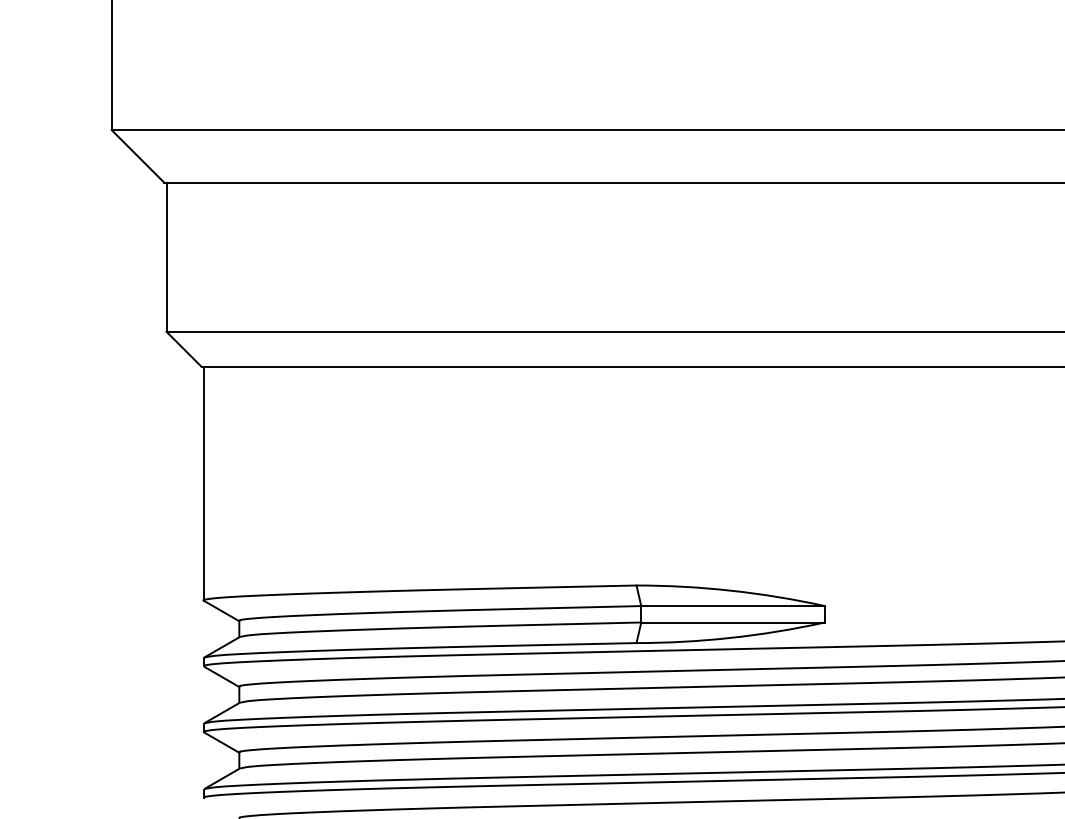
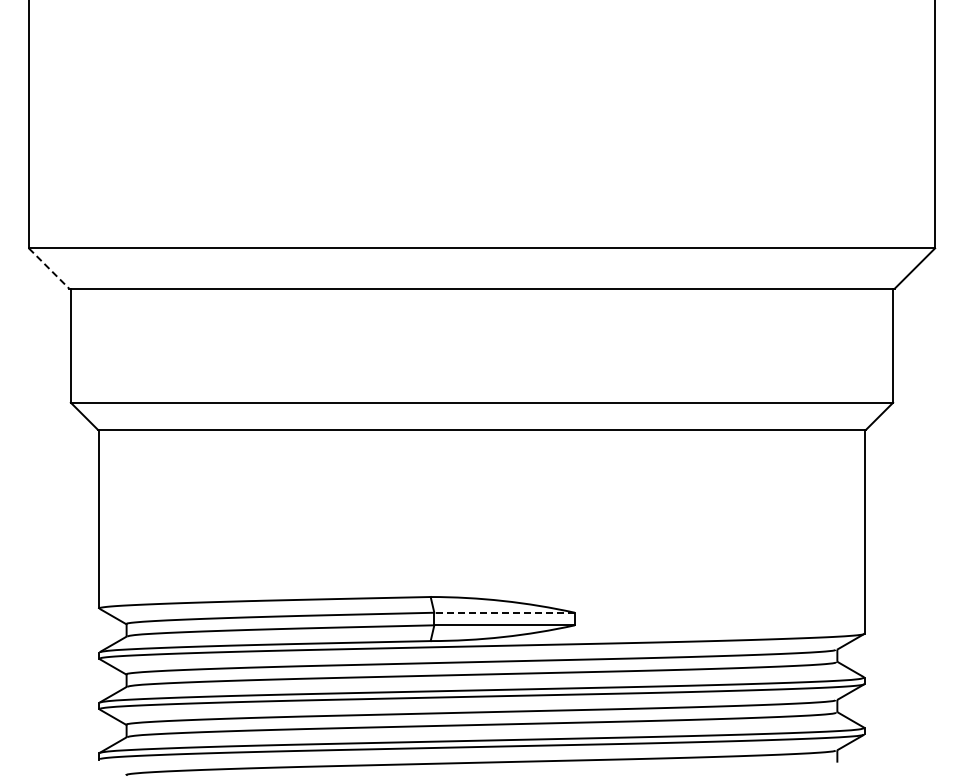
line: (138, 156) -> (49, 268), solid -> dashed
line: (732, 605) -> (504, 612), solid -> dashed

